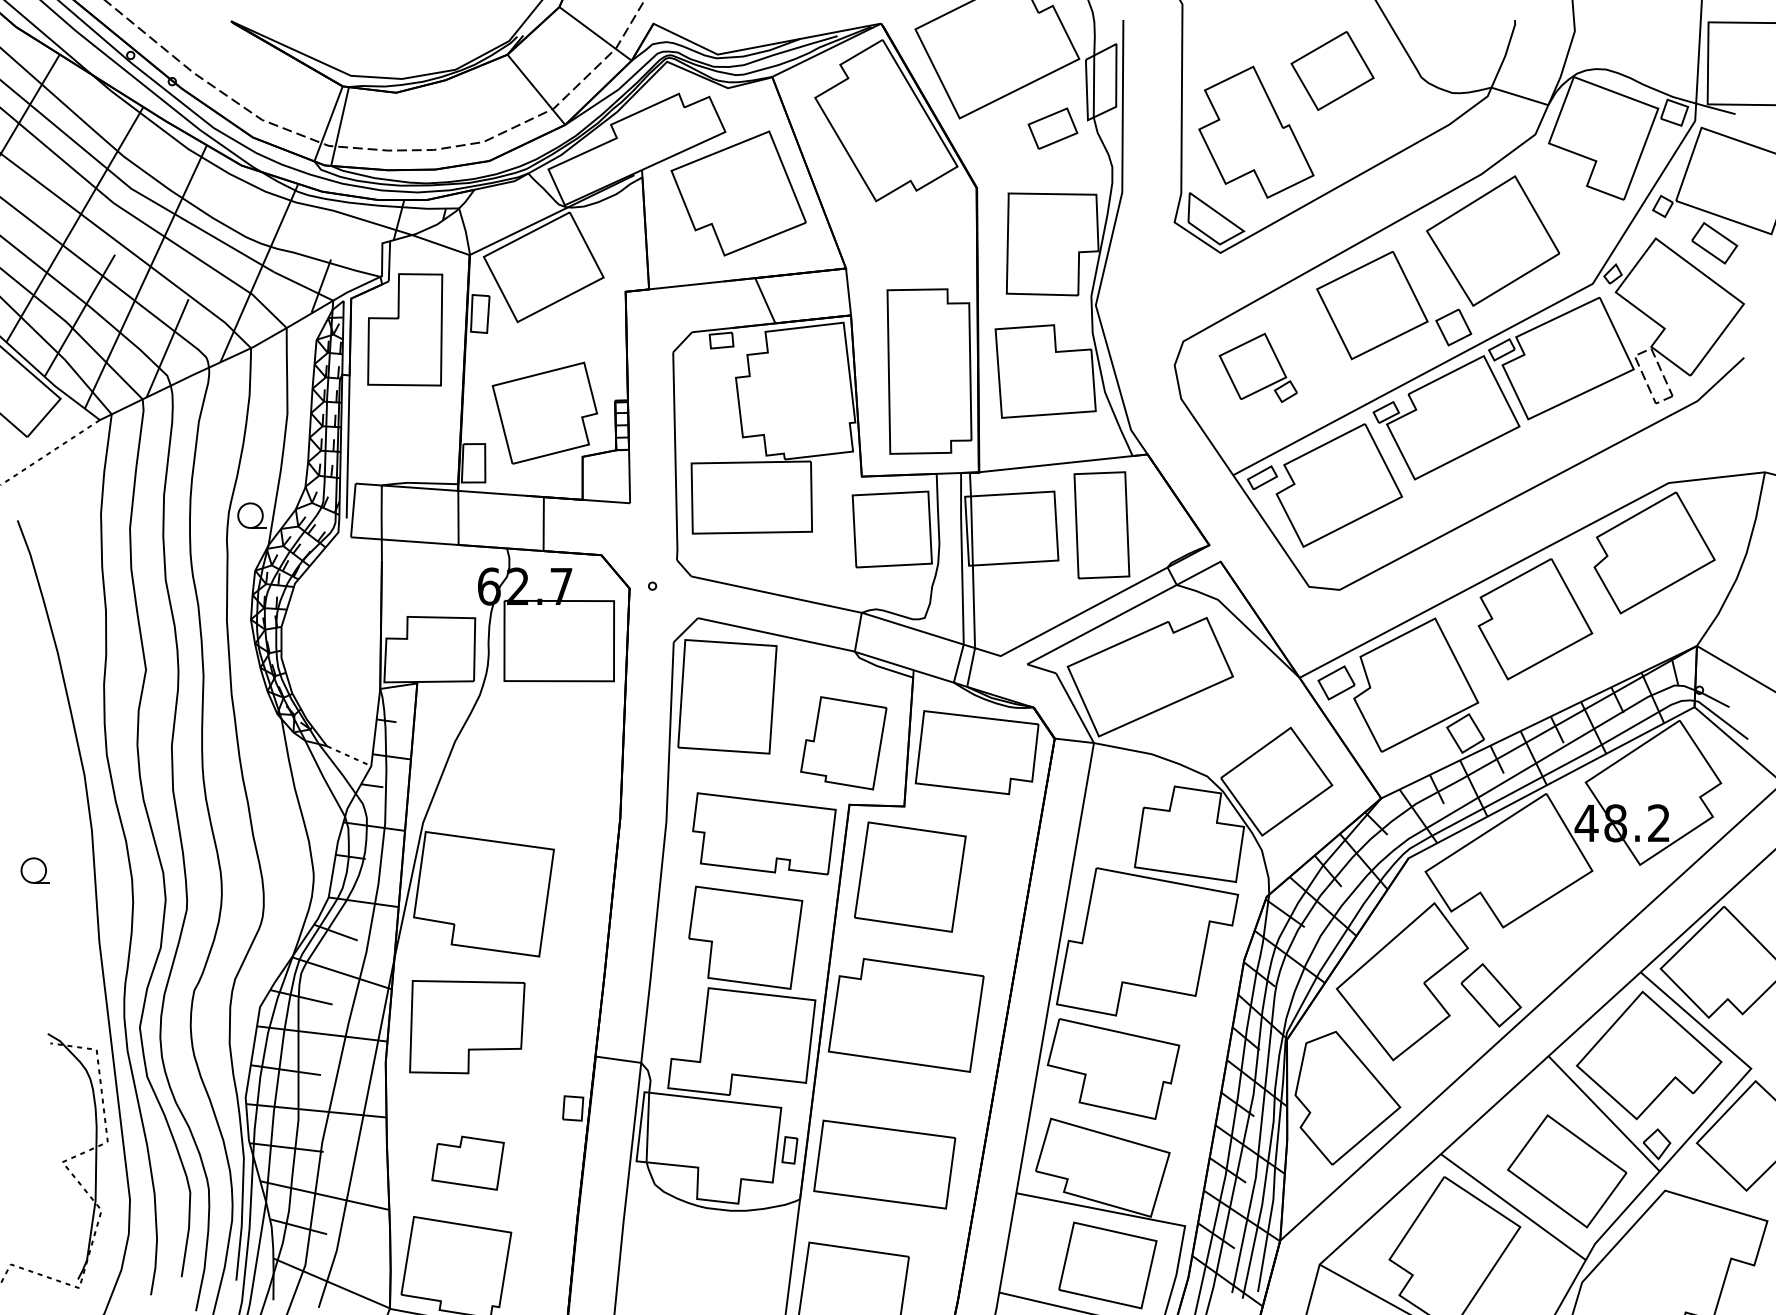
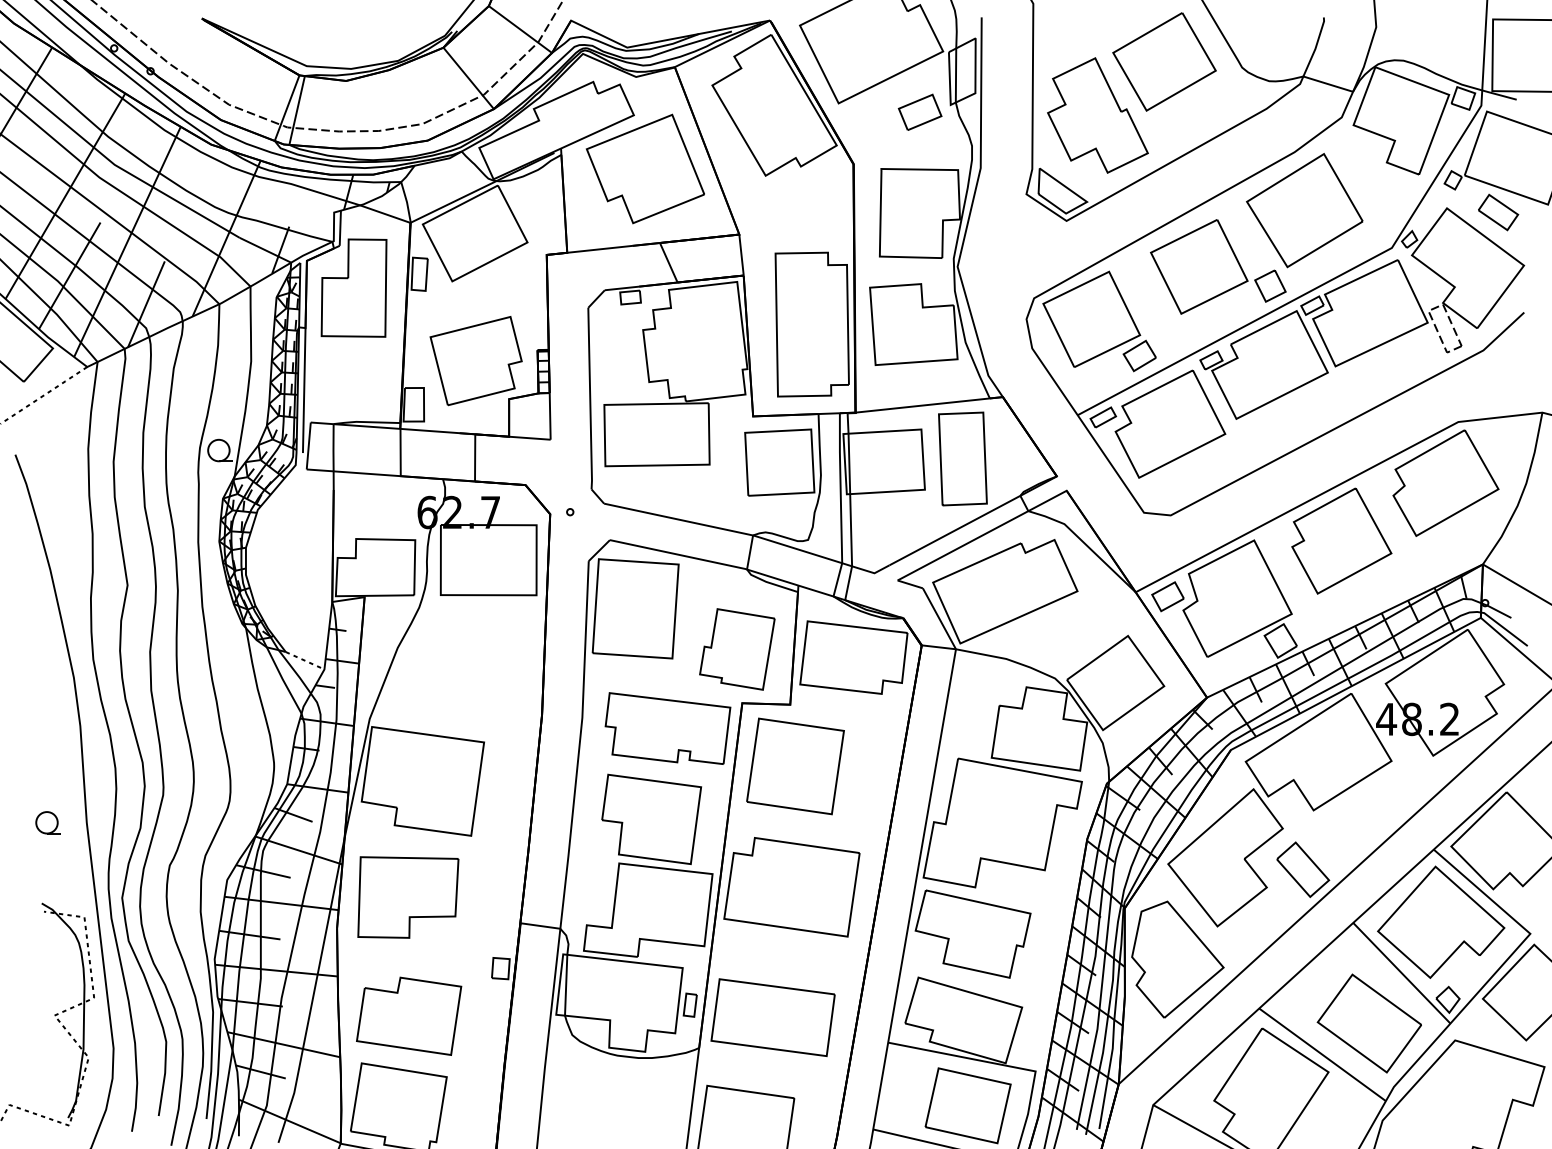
part: (1332, 70) -> (1164, 61), size x1.43
part: (1258, 367) -> (1099, 321), size x1.67
part: (34, 870) -> (47, 822), moved
part: (467, 1163) -> (408, 1016), size x1.67

